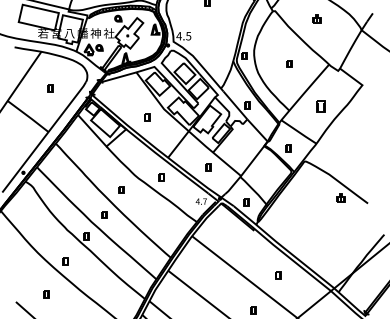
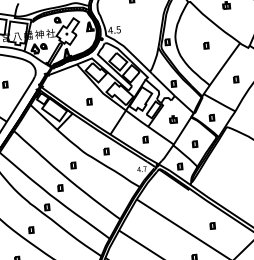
part: (320, 106) -> (235, 79), size x0.62
part: (242, 146) -> (172, 119), added
part: (265, 177) -> (194, 143), added

